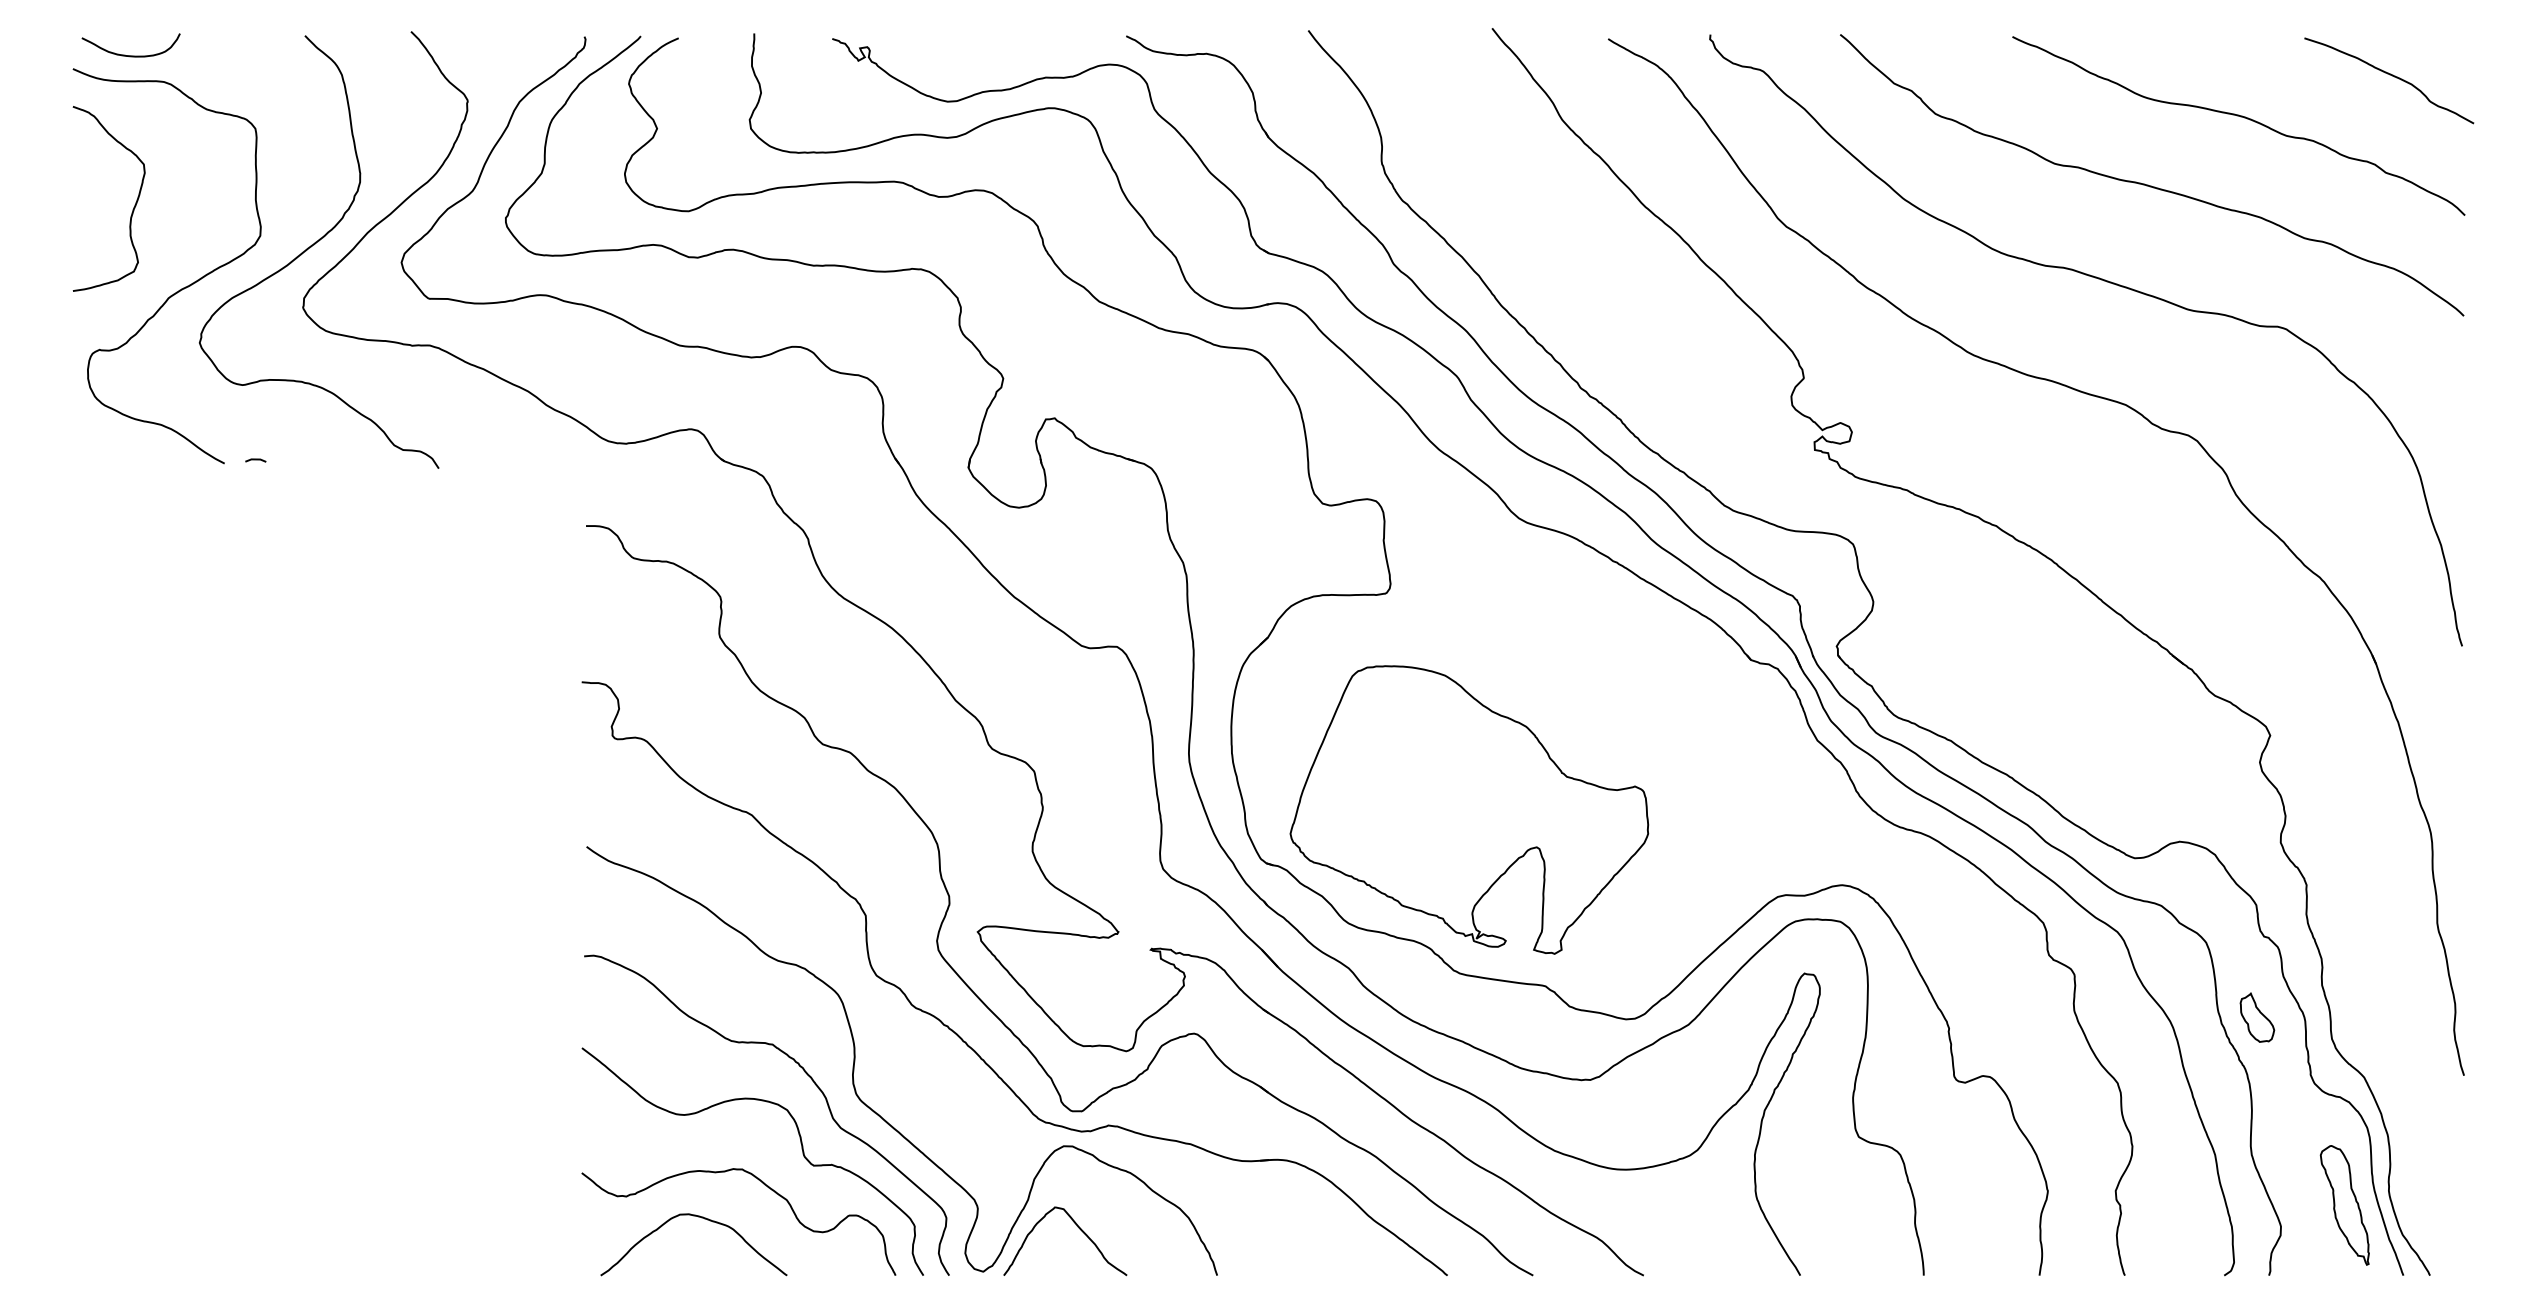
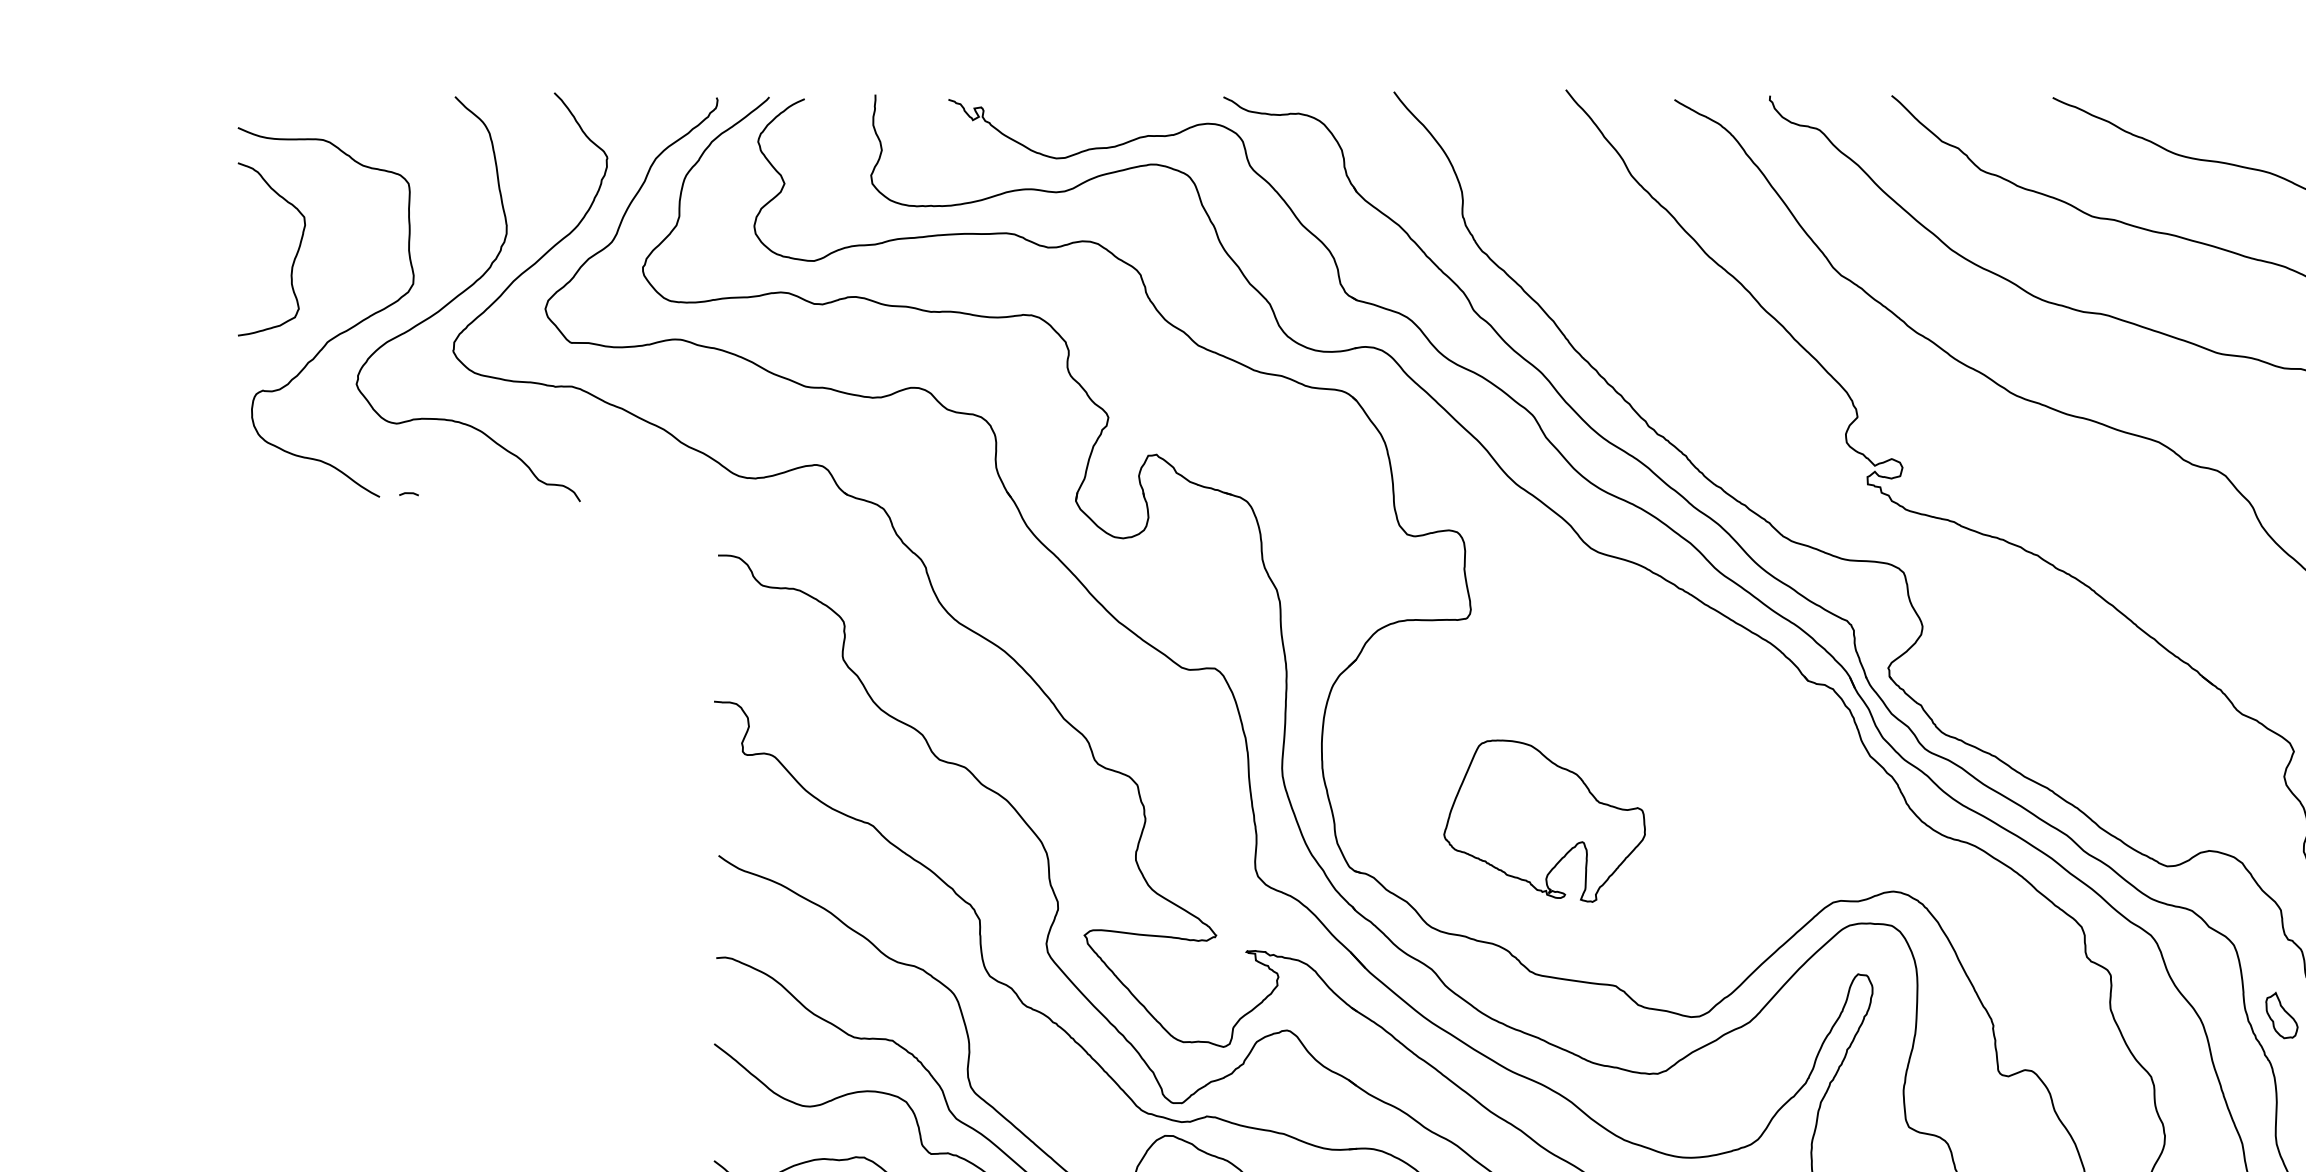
curve: (130, 55) -> (291, 115), removed
part: (1469, 809) -> (1544, 820), size x0.6

